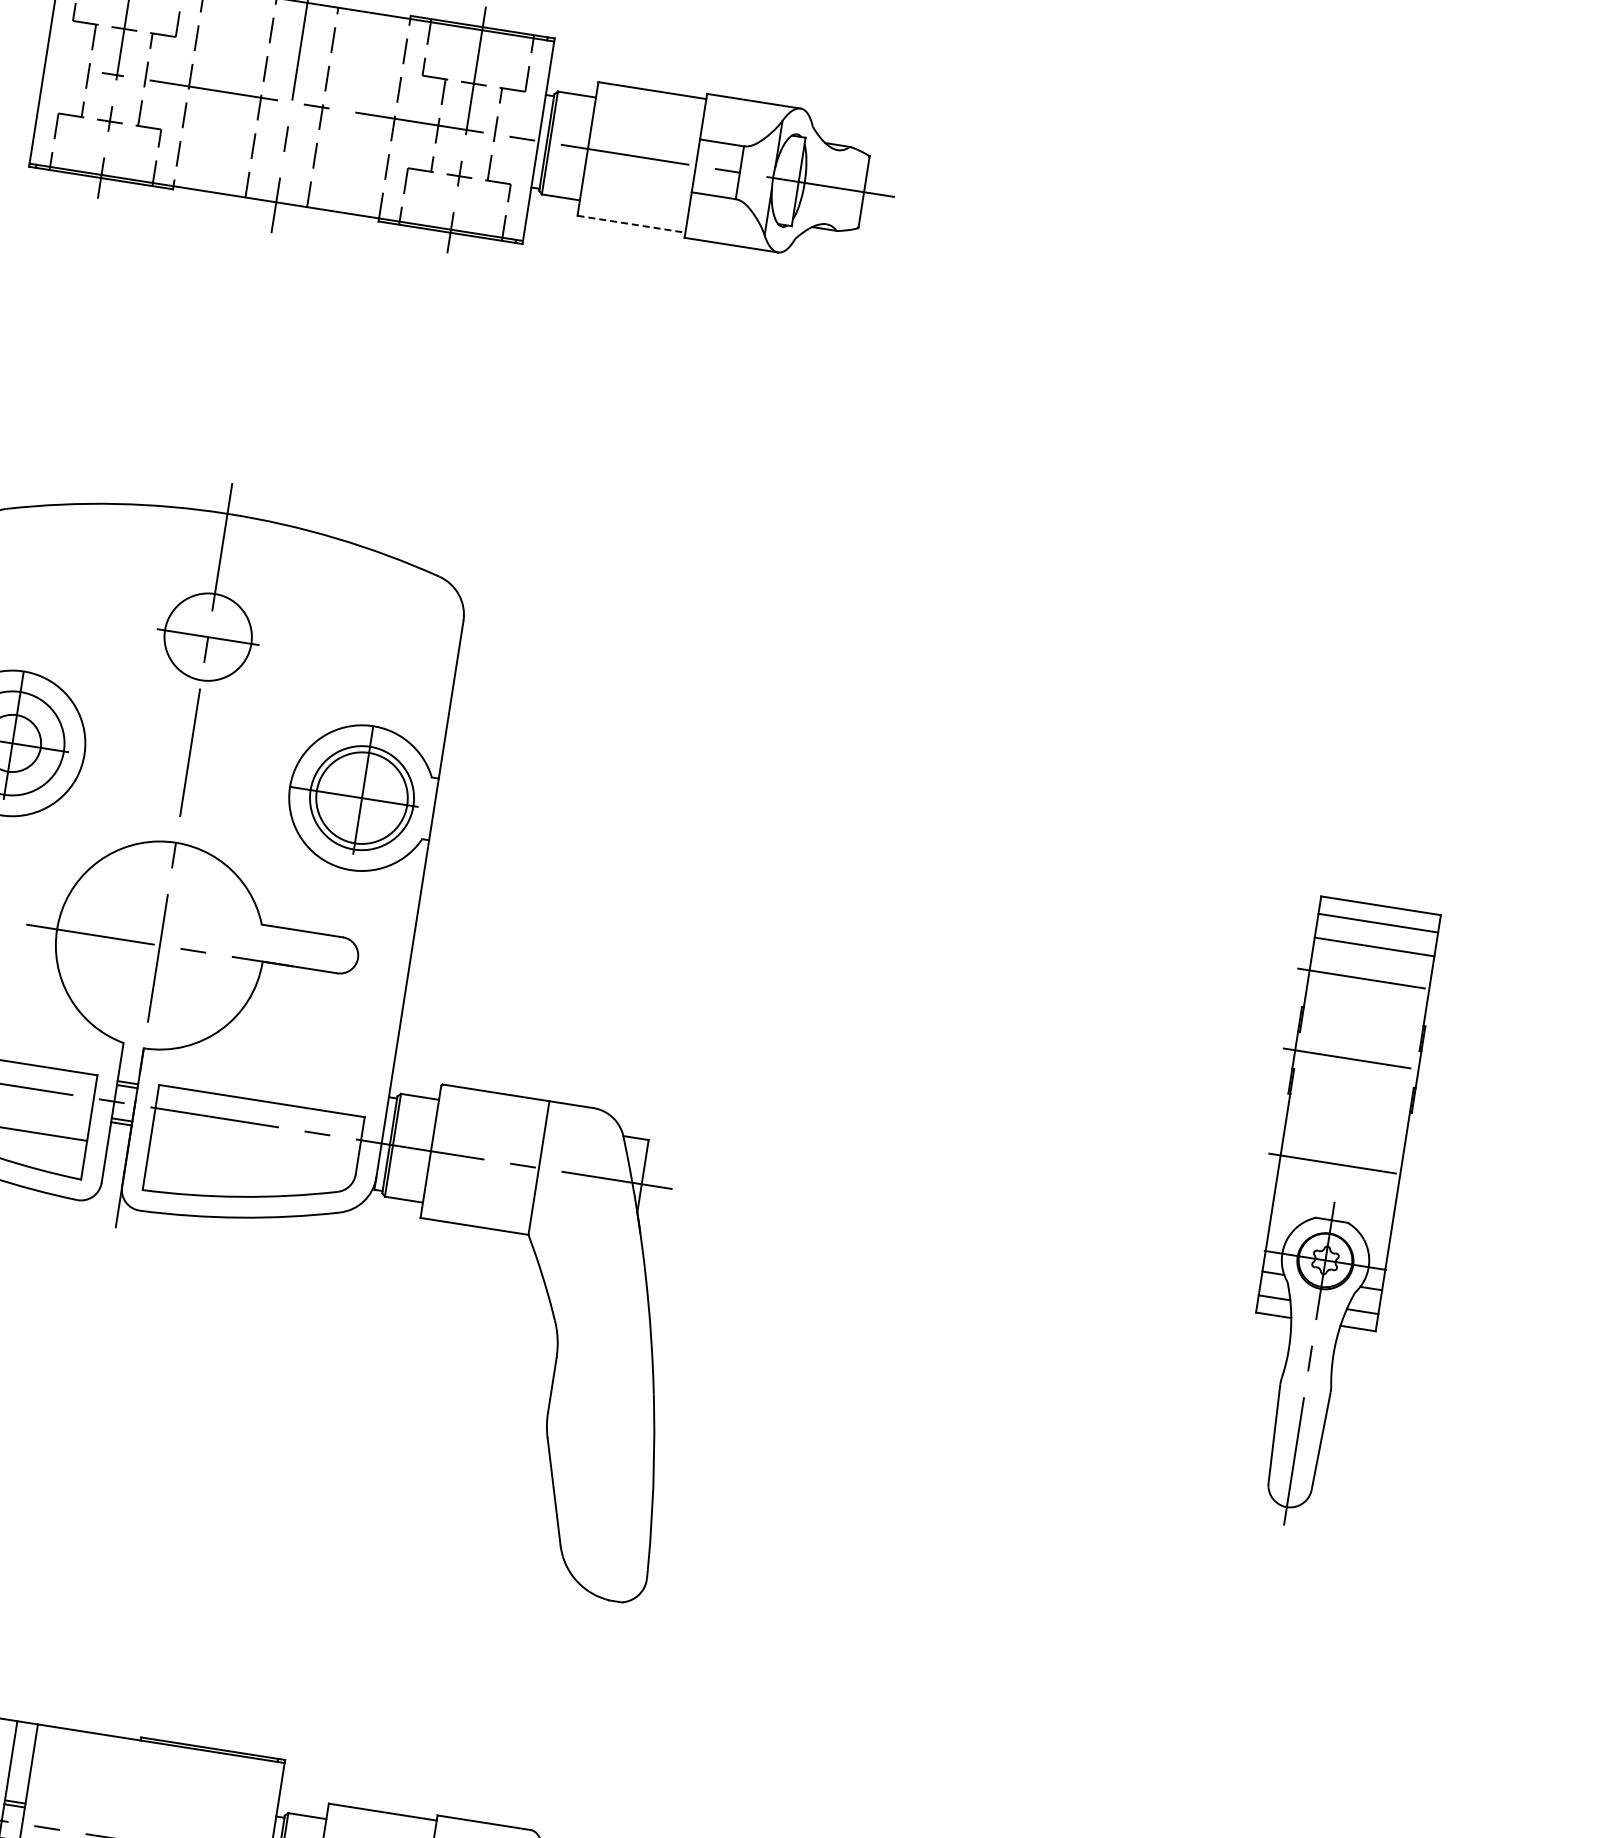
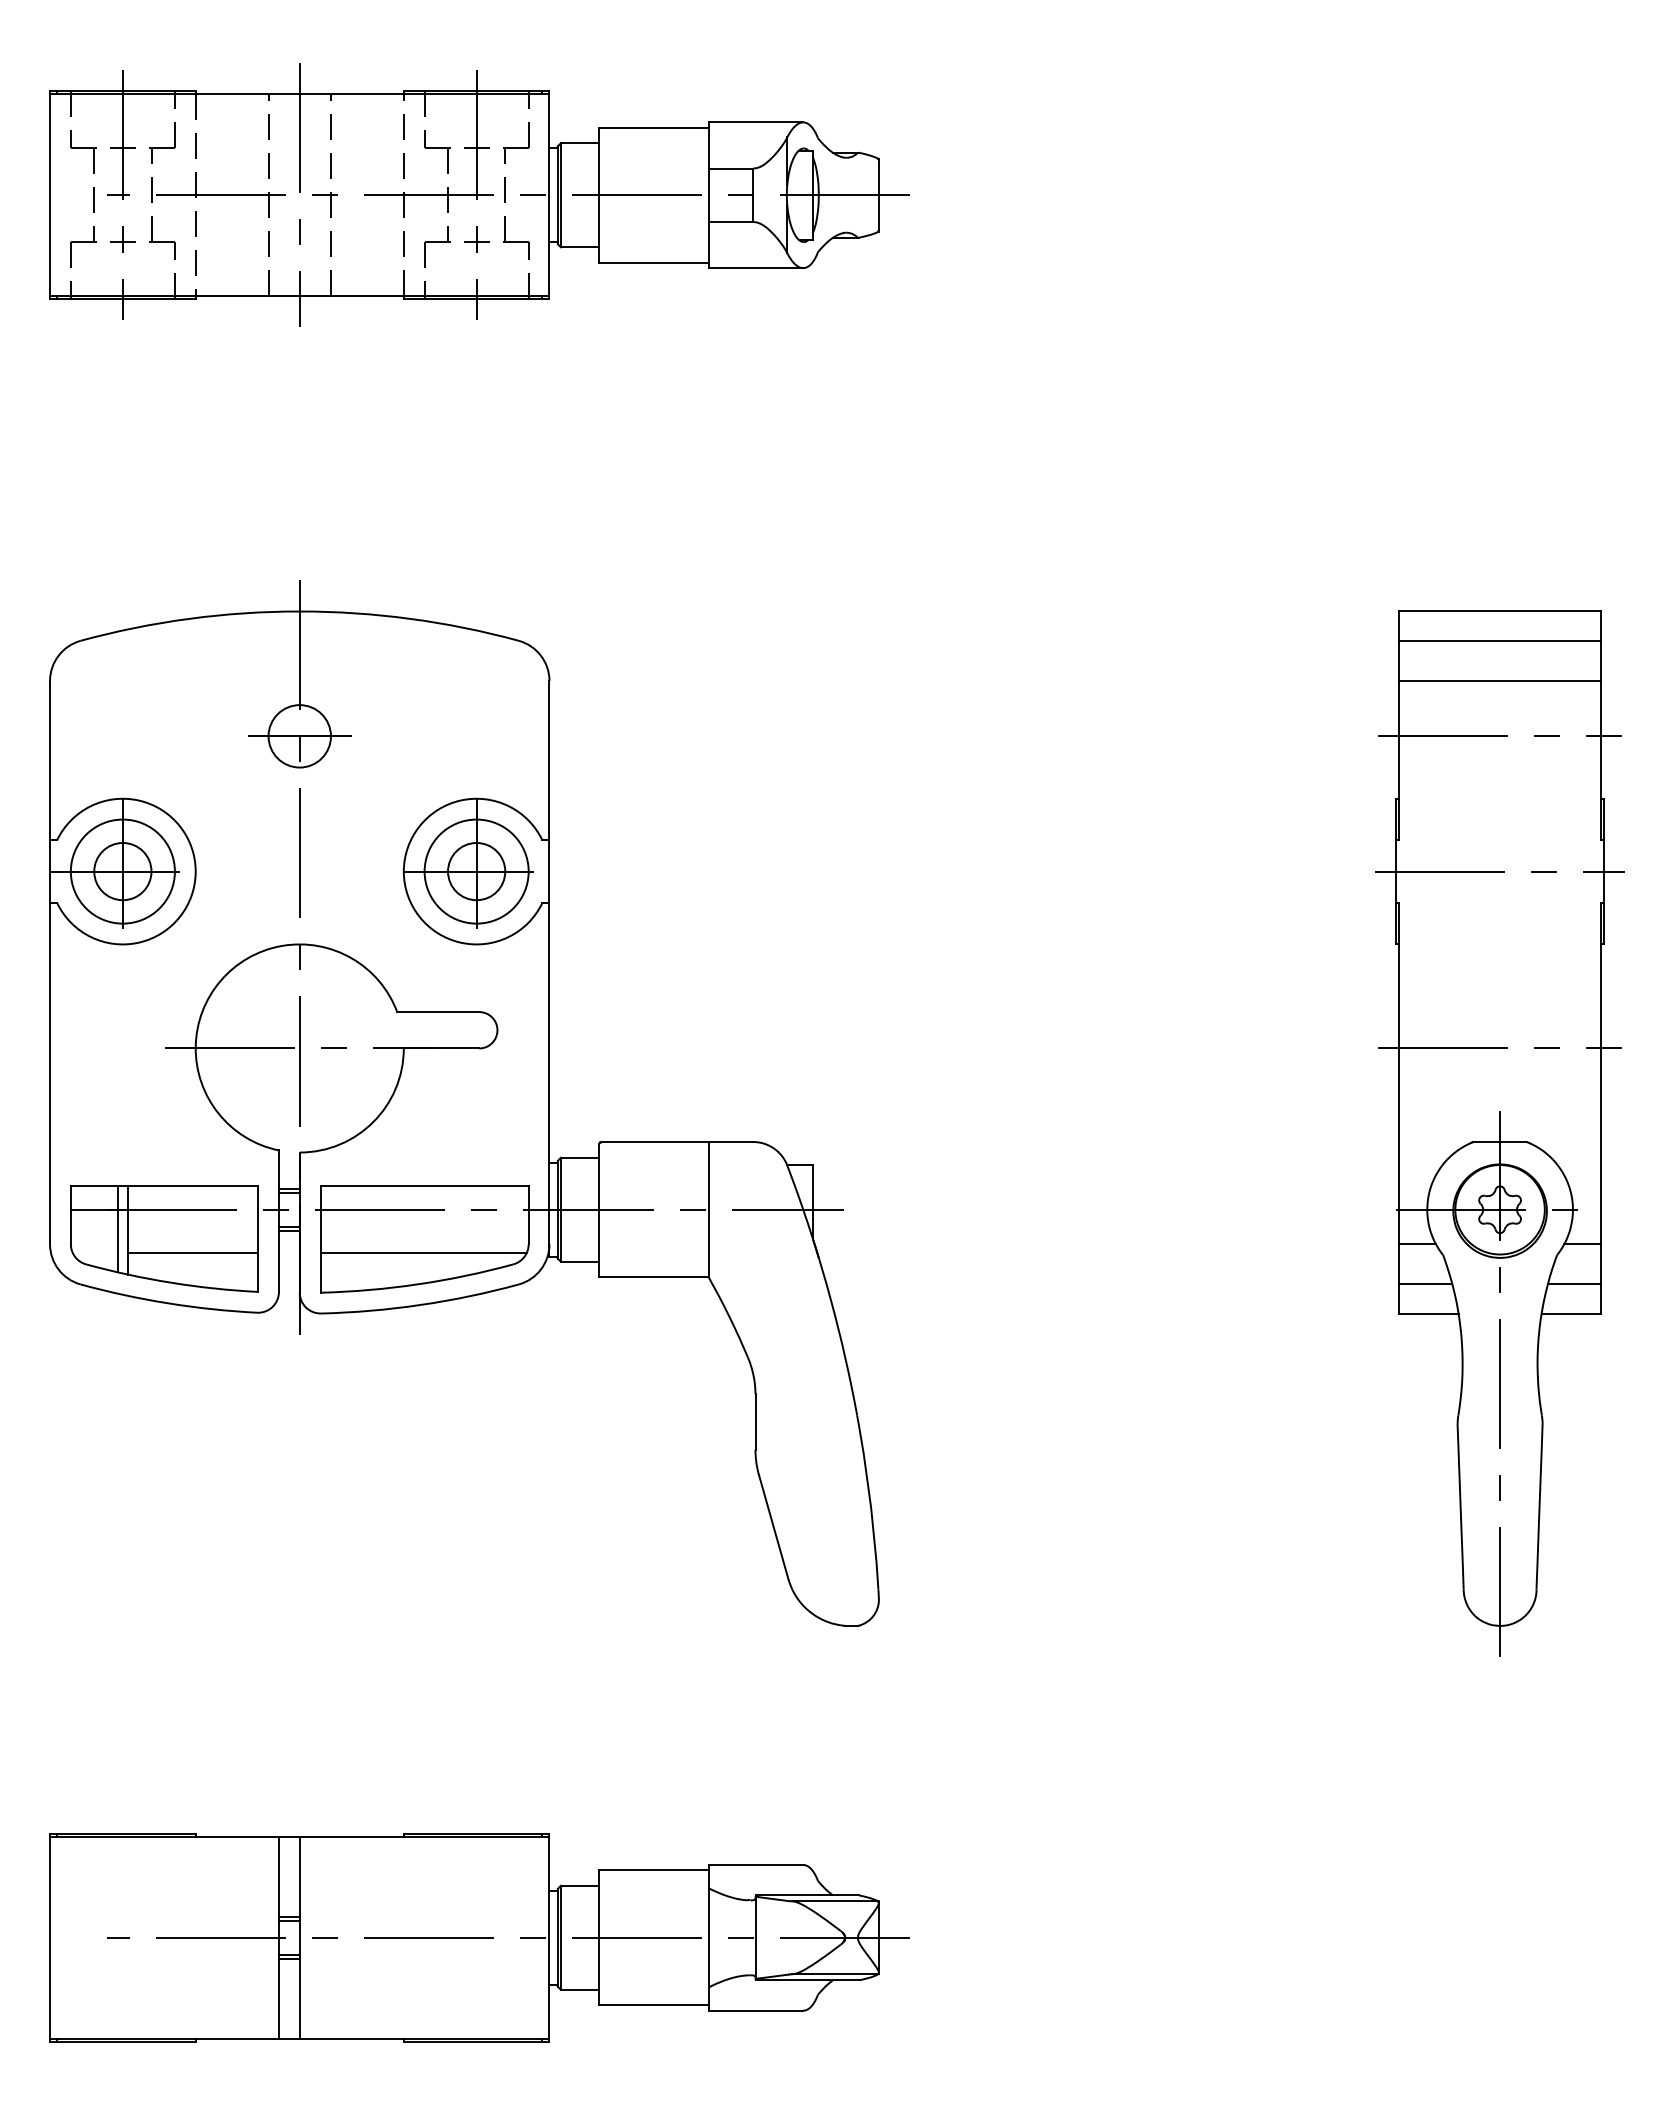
line: (631, 223) -> (654, 262), dashed -> solid
circle: (207, 637) -> (299, 736), size x0.71
circle: (361, 798) -> (476, 871), size x0.62
line: (250, 1166) -> (423, 1252), added
part: (1332, 1215) -> (1499, 1133), size x1.67

